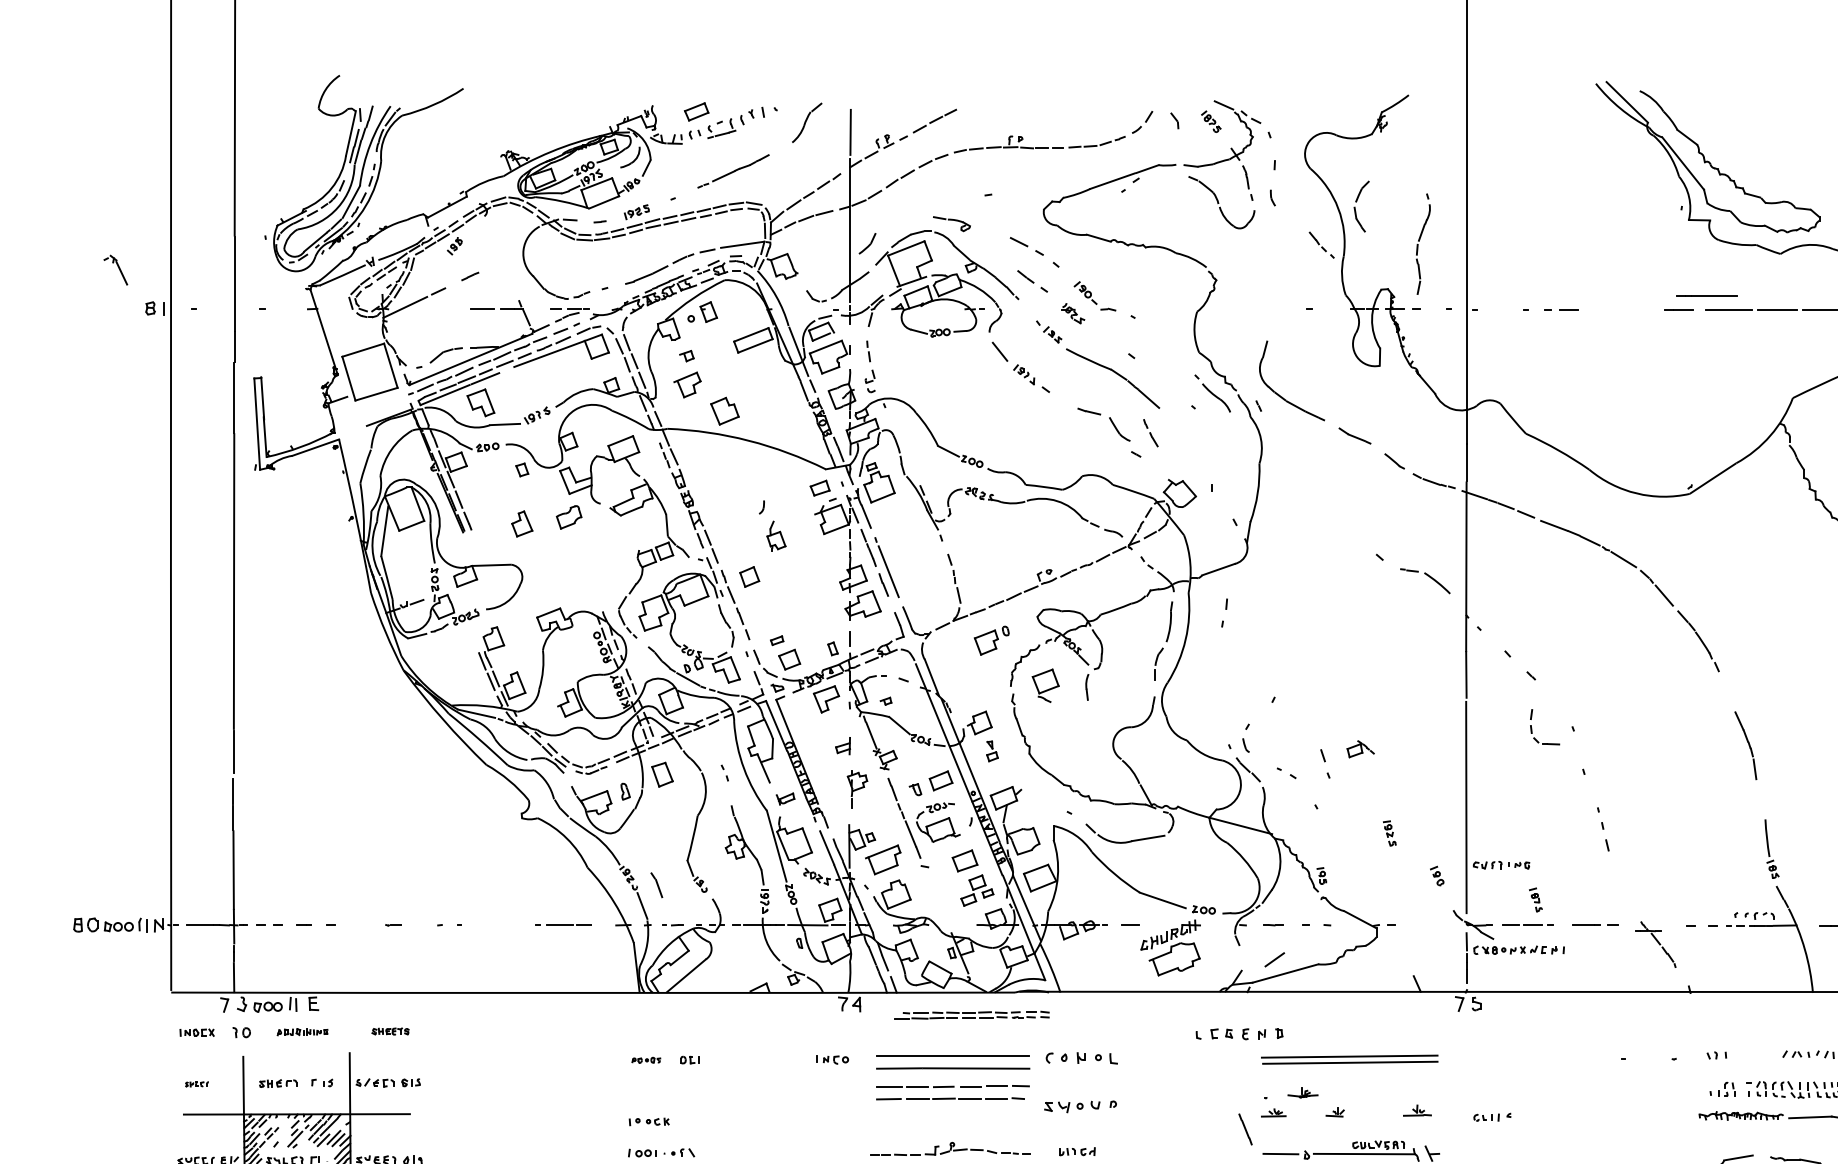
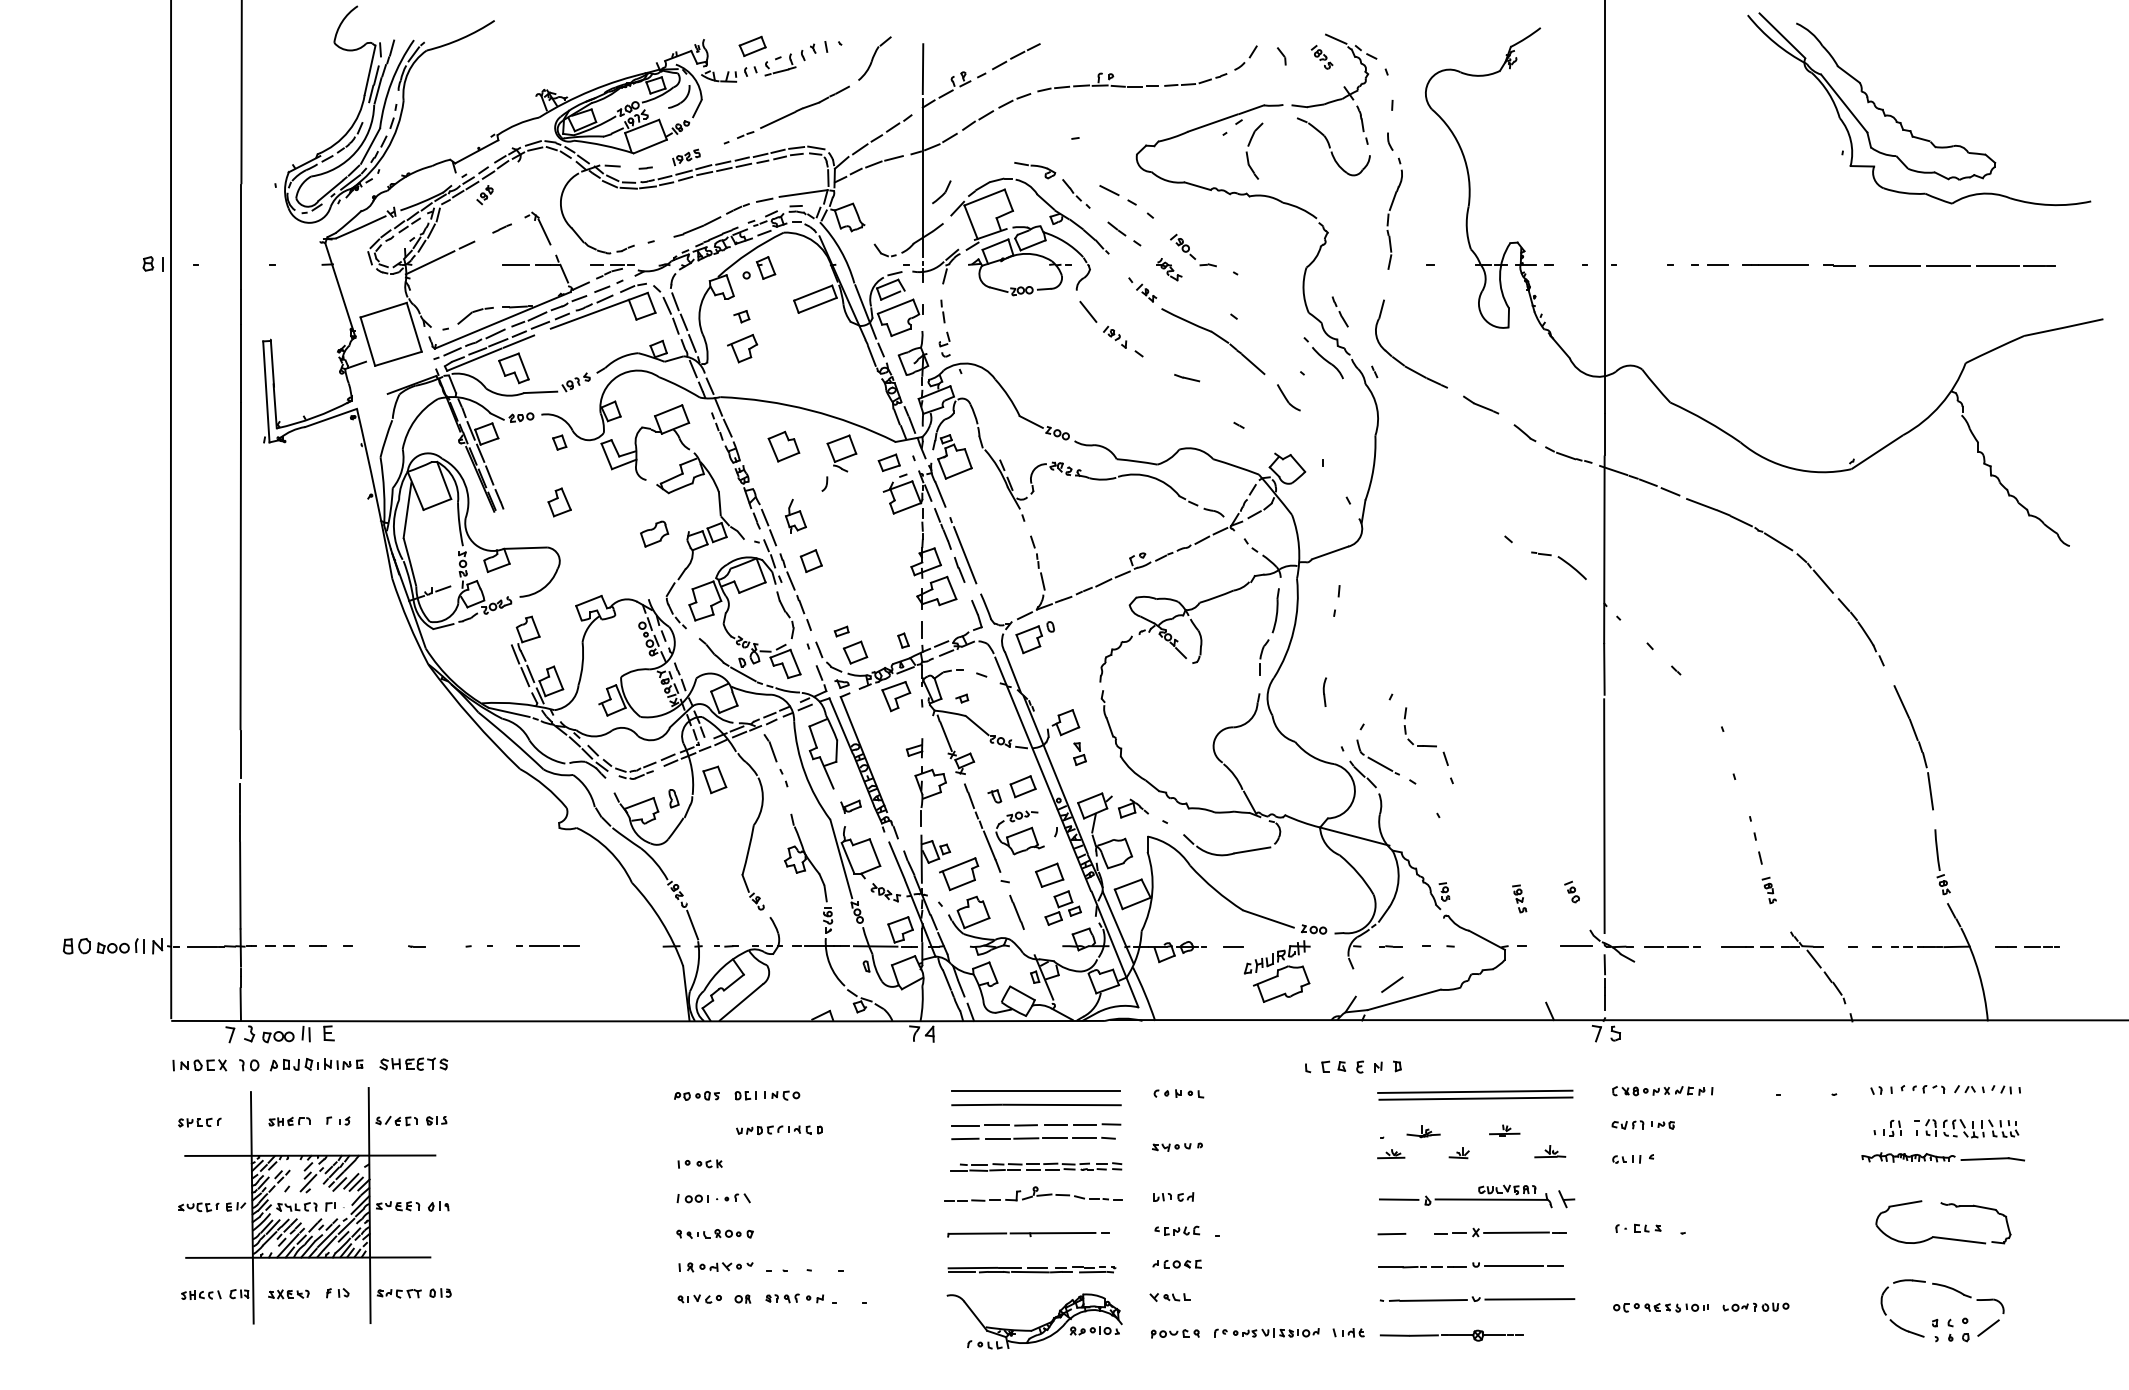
part: (733, 170) -> (793, 111), size x1.43
part: (1357, 202) -> (1249, 146), moved
part: (1423, 243) -> (1394, 213), moved
part: (1321, 244) -> (1076, 193), moved
part: (115, 270) -> (537, 228), moved
line: (1706, 295) -> (1775, 264), moved
part: (724, 411) -> (783, 446), moved
part: (1119, 429) -> (1288, 397), moved
part: (1150, 432) -> (1339, 311), moved
part: (569, 516) -> (654, 533), moved
part: (776, 535) -> (795, 515), moved
part: (991, 640) -> (1034, 637), moved
part: (1045, 685) -> (841, 453), moved
part: (1086, 686) -> (1324, 691), moved
part: (1532, 729) -> (1406, 729), moved
part: (1745, 745) -> (1913, 747), size x1.67
part: (1360, 749) -> (1133, 808), moved
line: (1264, 759) -> (1380, 763), added
part: (857, 789) -> (930, 796), size x1.43
part: (1389, 833) -> (1519, 898), moved
part: (1500, 864) -> (1642, 1124), moved
part: (656, 885) -> (770, 748), moved
part: (1535, 899) -> (1768, 890), moved
part: (1753, 916) -> (1922, 1089), moved
line: (562, 924) -> (547, 945), moved
line: (1441, 925) -> (1576, 946), added
part: (1655, 944) -> (1813, 967), size x1.43
part: (1518, 950) -> (1662, 1091), moved
part: (972, 1014) -> (1036, 1166), moved
part: (302, 1031) -> (316, 1064), size x1.67
part: (390, 1031) -> (413, 1063), size x1.67
part: (196, 1032) -> (199, 1065), size x1.43
part: (1081, 1058) -> (1178, 1093), size x0.62
part: (645, 1059) -> (696, 1095), size x1.43
part: (832, 1059) -> (782, 1095), moved
part: (196, 1084) -> (199, 1122), size x1.67
part: (720, 1091) -> (779, 1130), added
part: (1376, 1091) -> (1504, 1130), added
part: (1080, 1106) -> (1177, 1146), size x0.62
line: (1245, 1128) -> (1016, 911), moved

